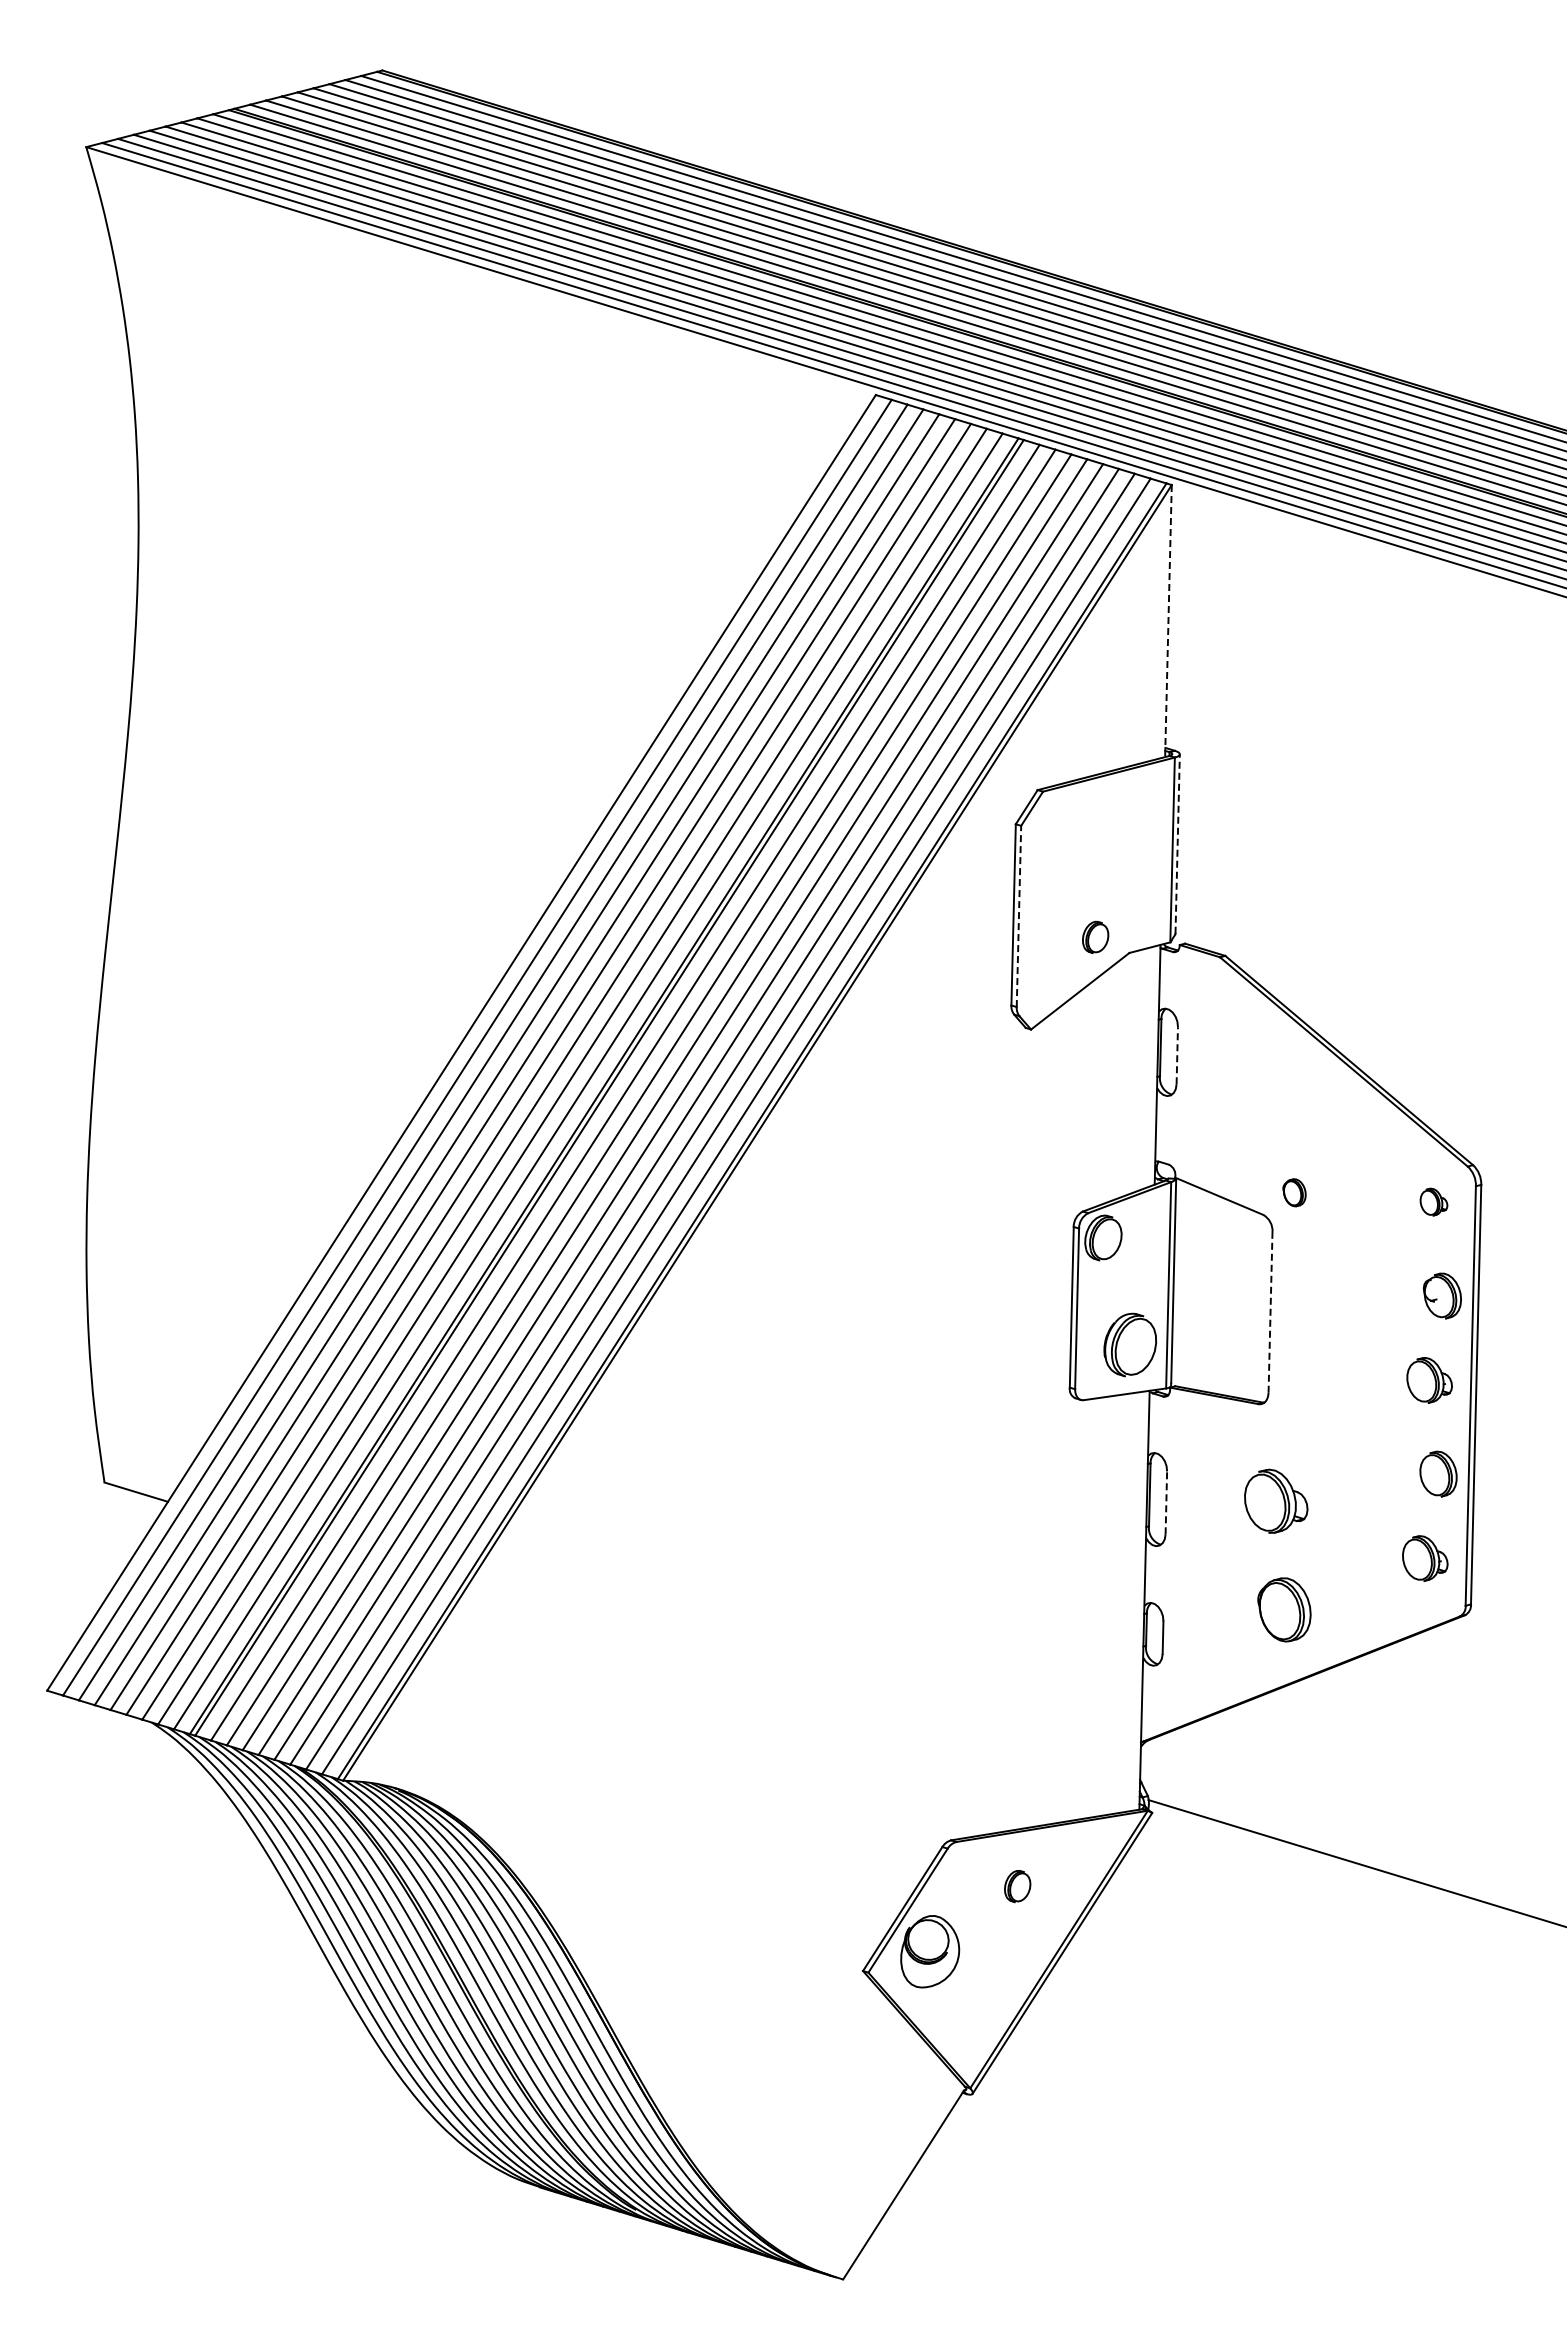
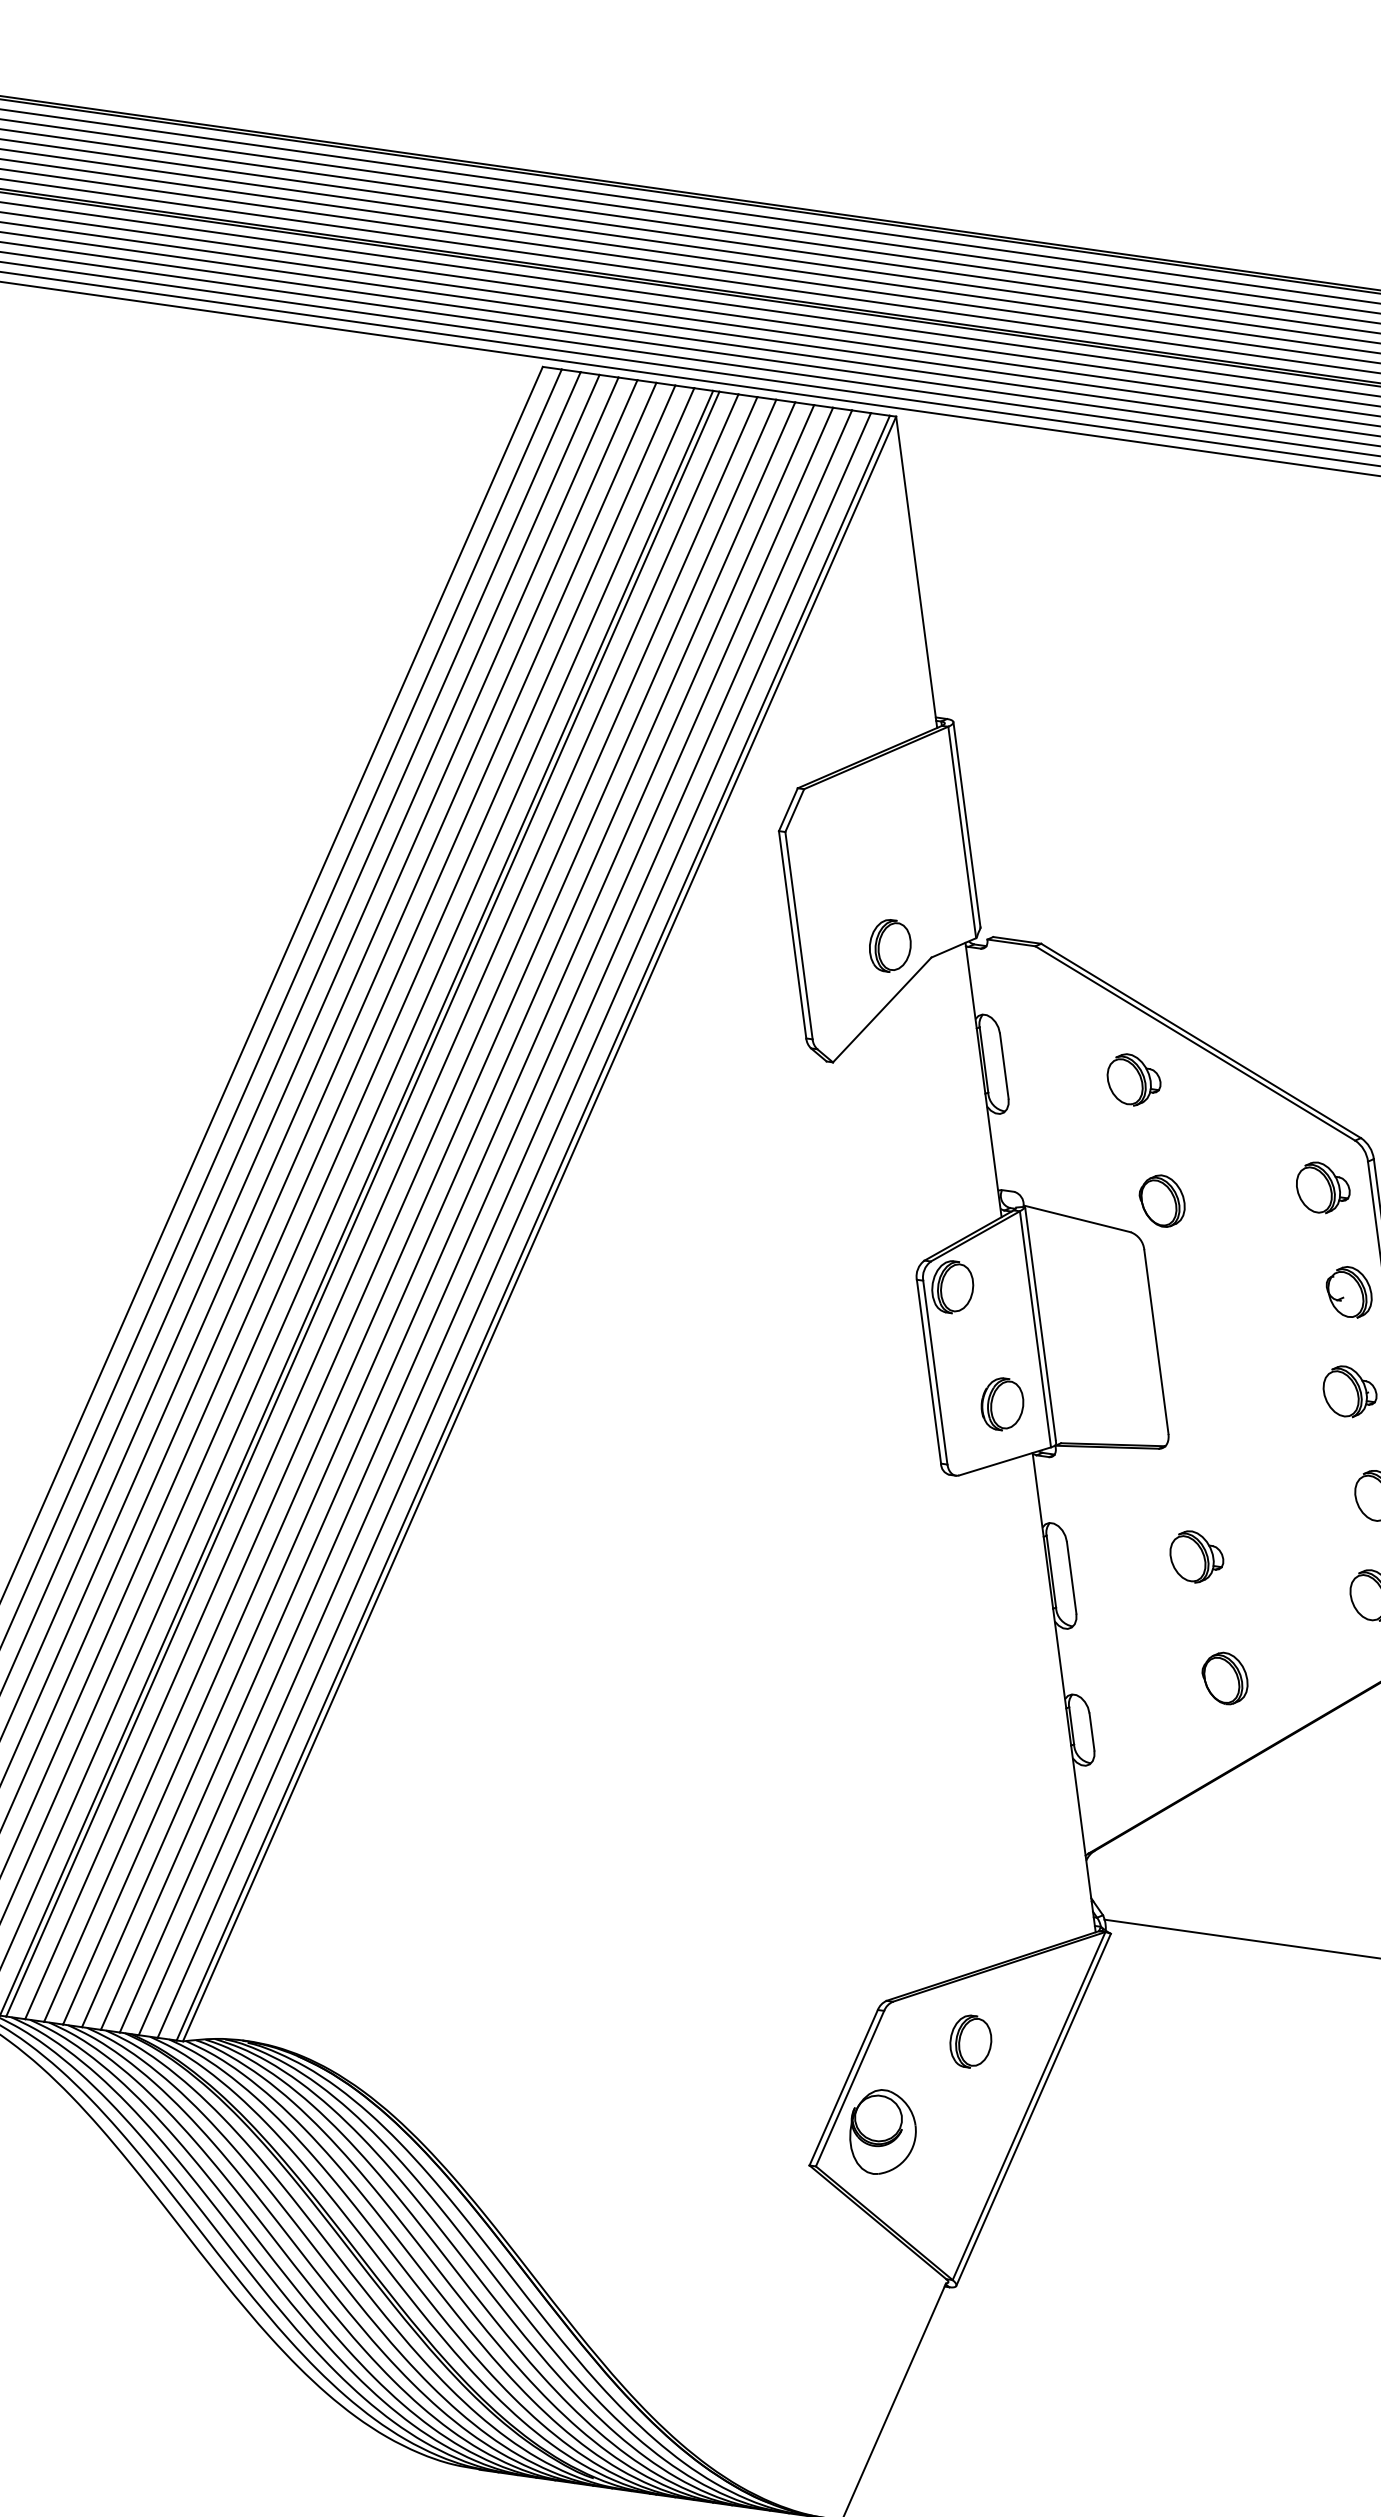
line: (1168, 621) -> (916, 572), dashed -> solid
line: (1177, 844) -> (966, 825), dashed -> solid
line: (1018, 916) -> (798, 935), dashed -> solid
part: (1095, 937) -> (890, 945), size x1.43
line: (1177, 1055) -> (1004, 1065), dashed -> solid
part: (1286, 1084) -> (1133, 1079), added
part: (1294, 1192) -> (1162, 1201), size x1.67
part: (1433, 1201) -> (1322, 1186), size x1.67
line: (1270, 1311) -> (1156, 1341), dashed -> solid
part: (1130, 1344) -> (1002, 1403), size x0.71
part: (1276, 1500) -> (1196, 1555), size x0.71
line: (1166, 1502) -> (1071, 1577), dashed -> solid
part: (1283, 1609) -> (1224, 1678), size x0.71
part: (1017, 1886) -> (970, 2041), size x1.43

